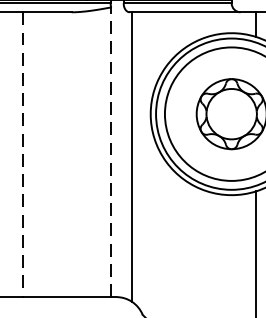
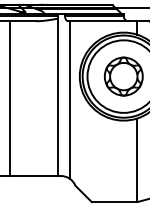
line: (111, 152) -> (58, 97), dashed -> solid
line: (23, 156) -> (10, 99), dashed -> solid

